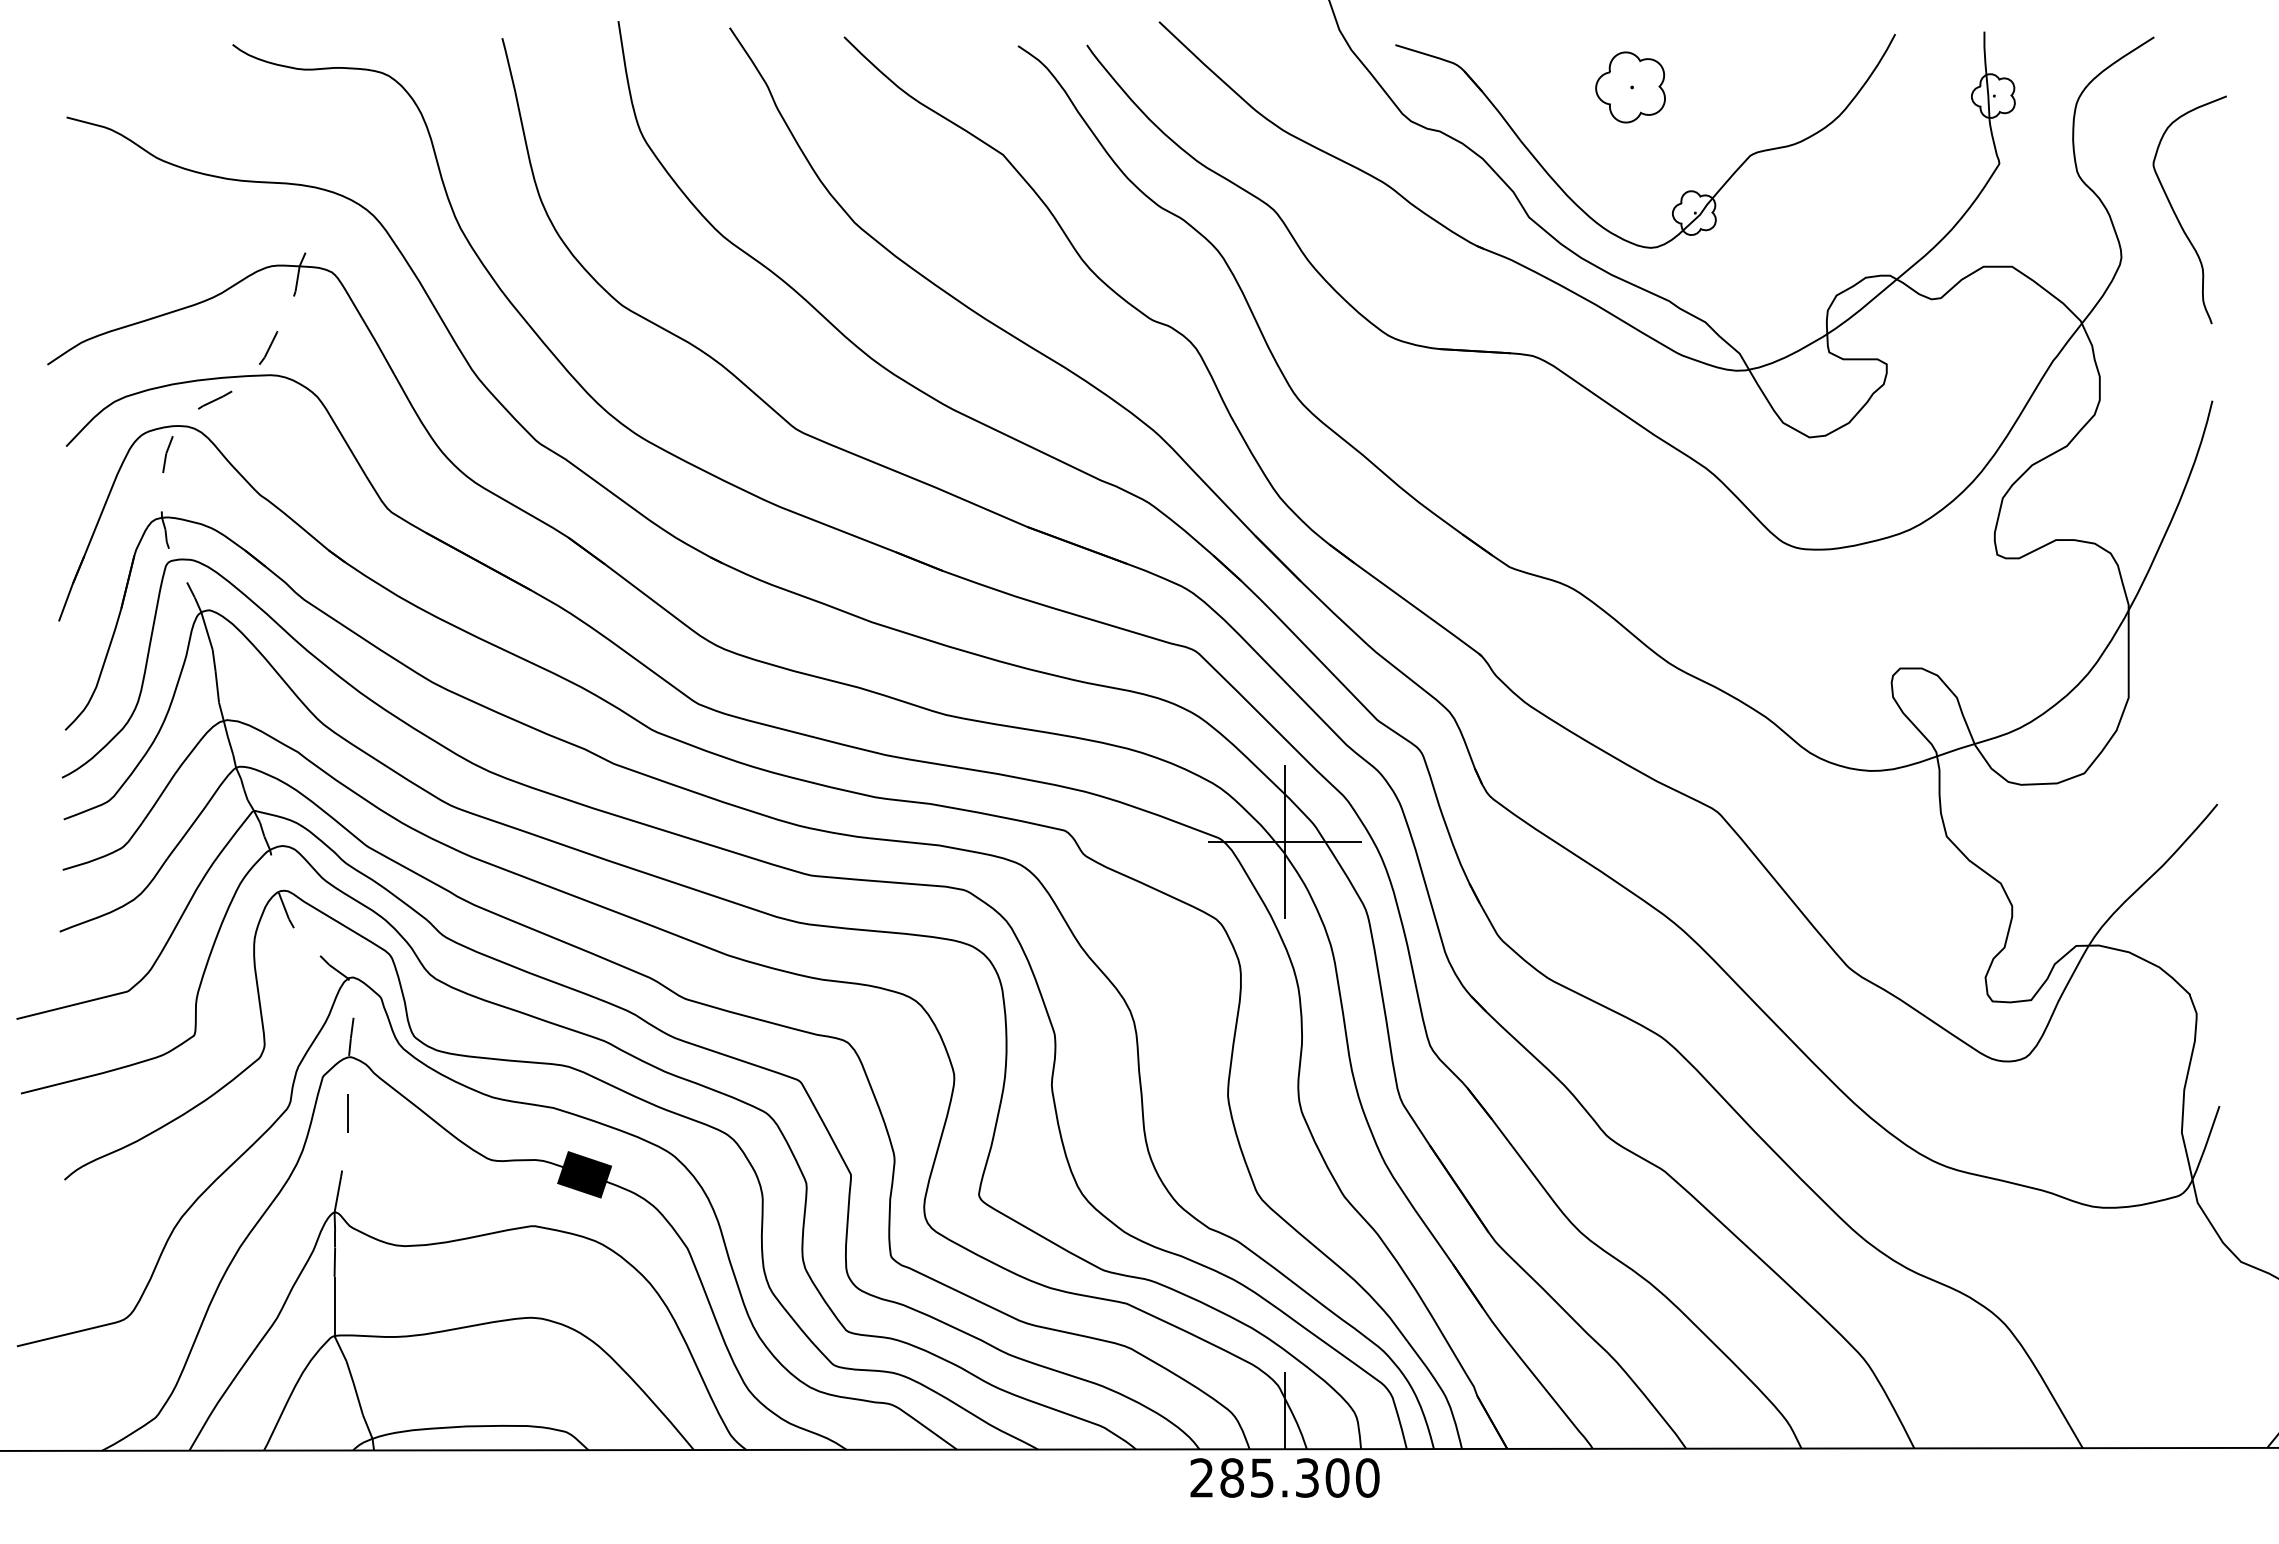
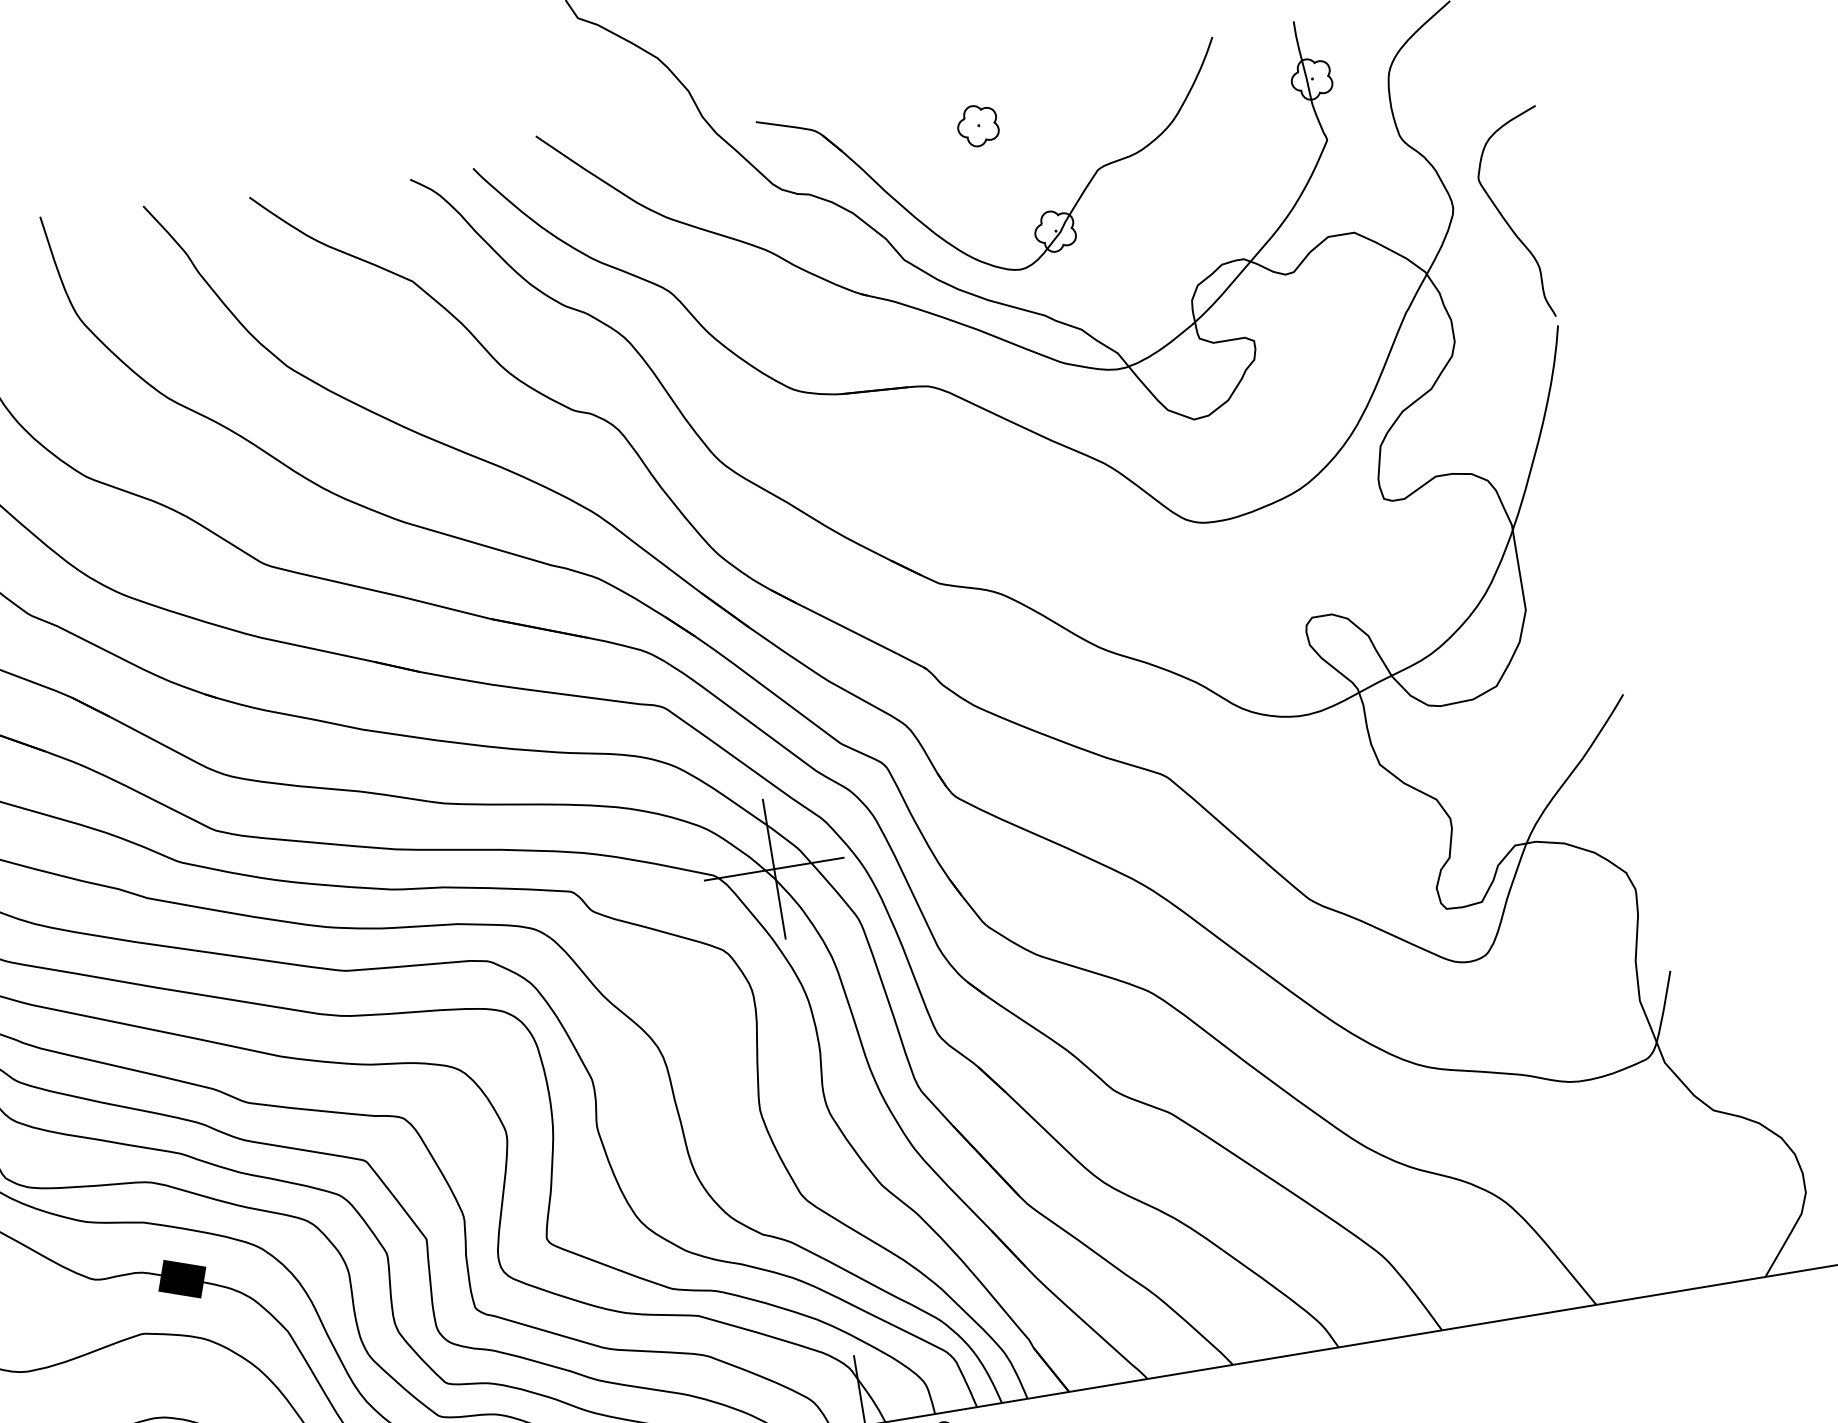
part: (1630, 87) -> (977, 125), size x0.62
curve: (2177, 216) -> (1508, 223), moved

